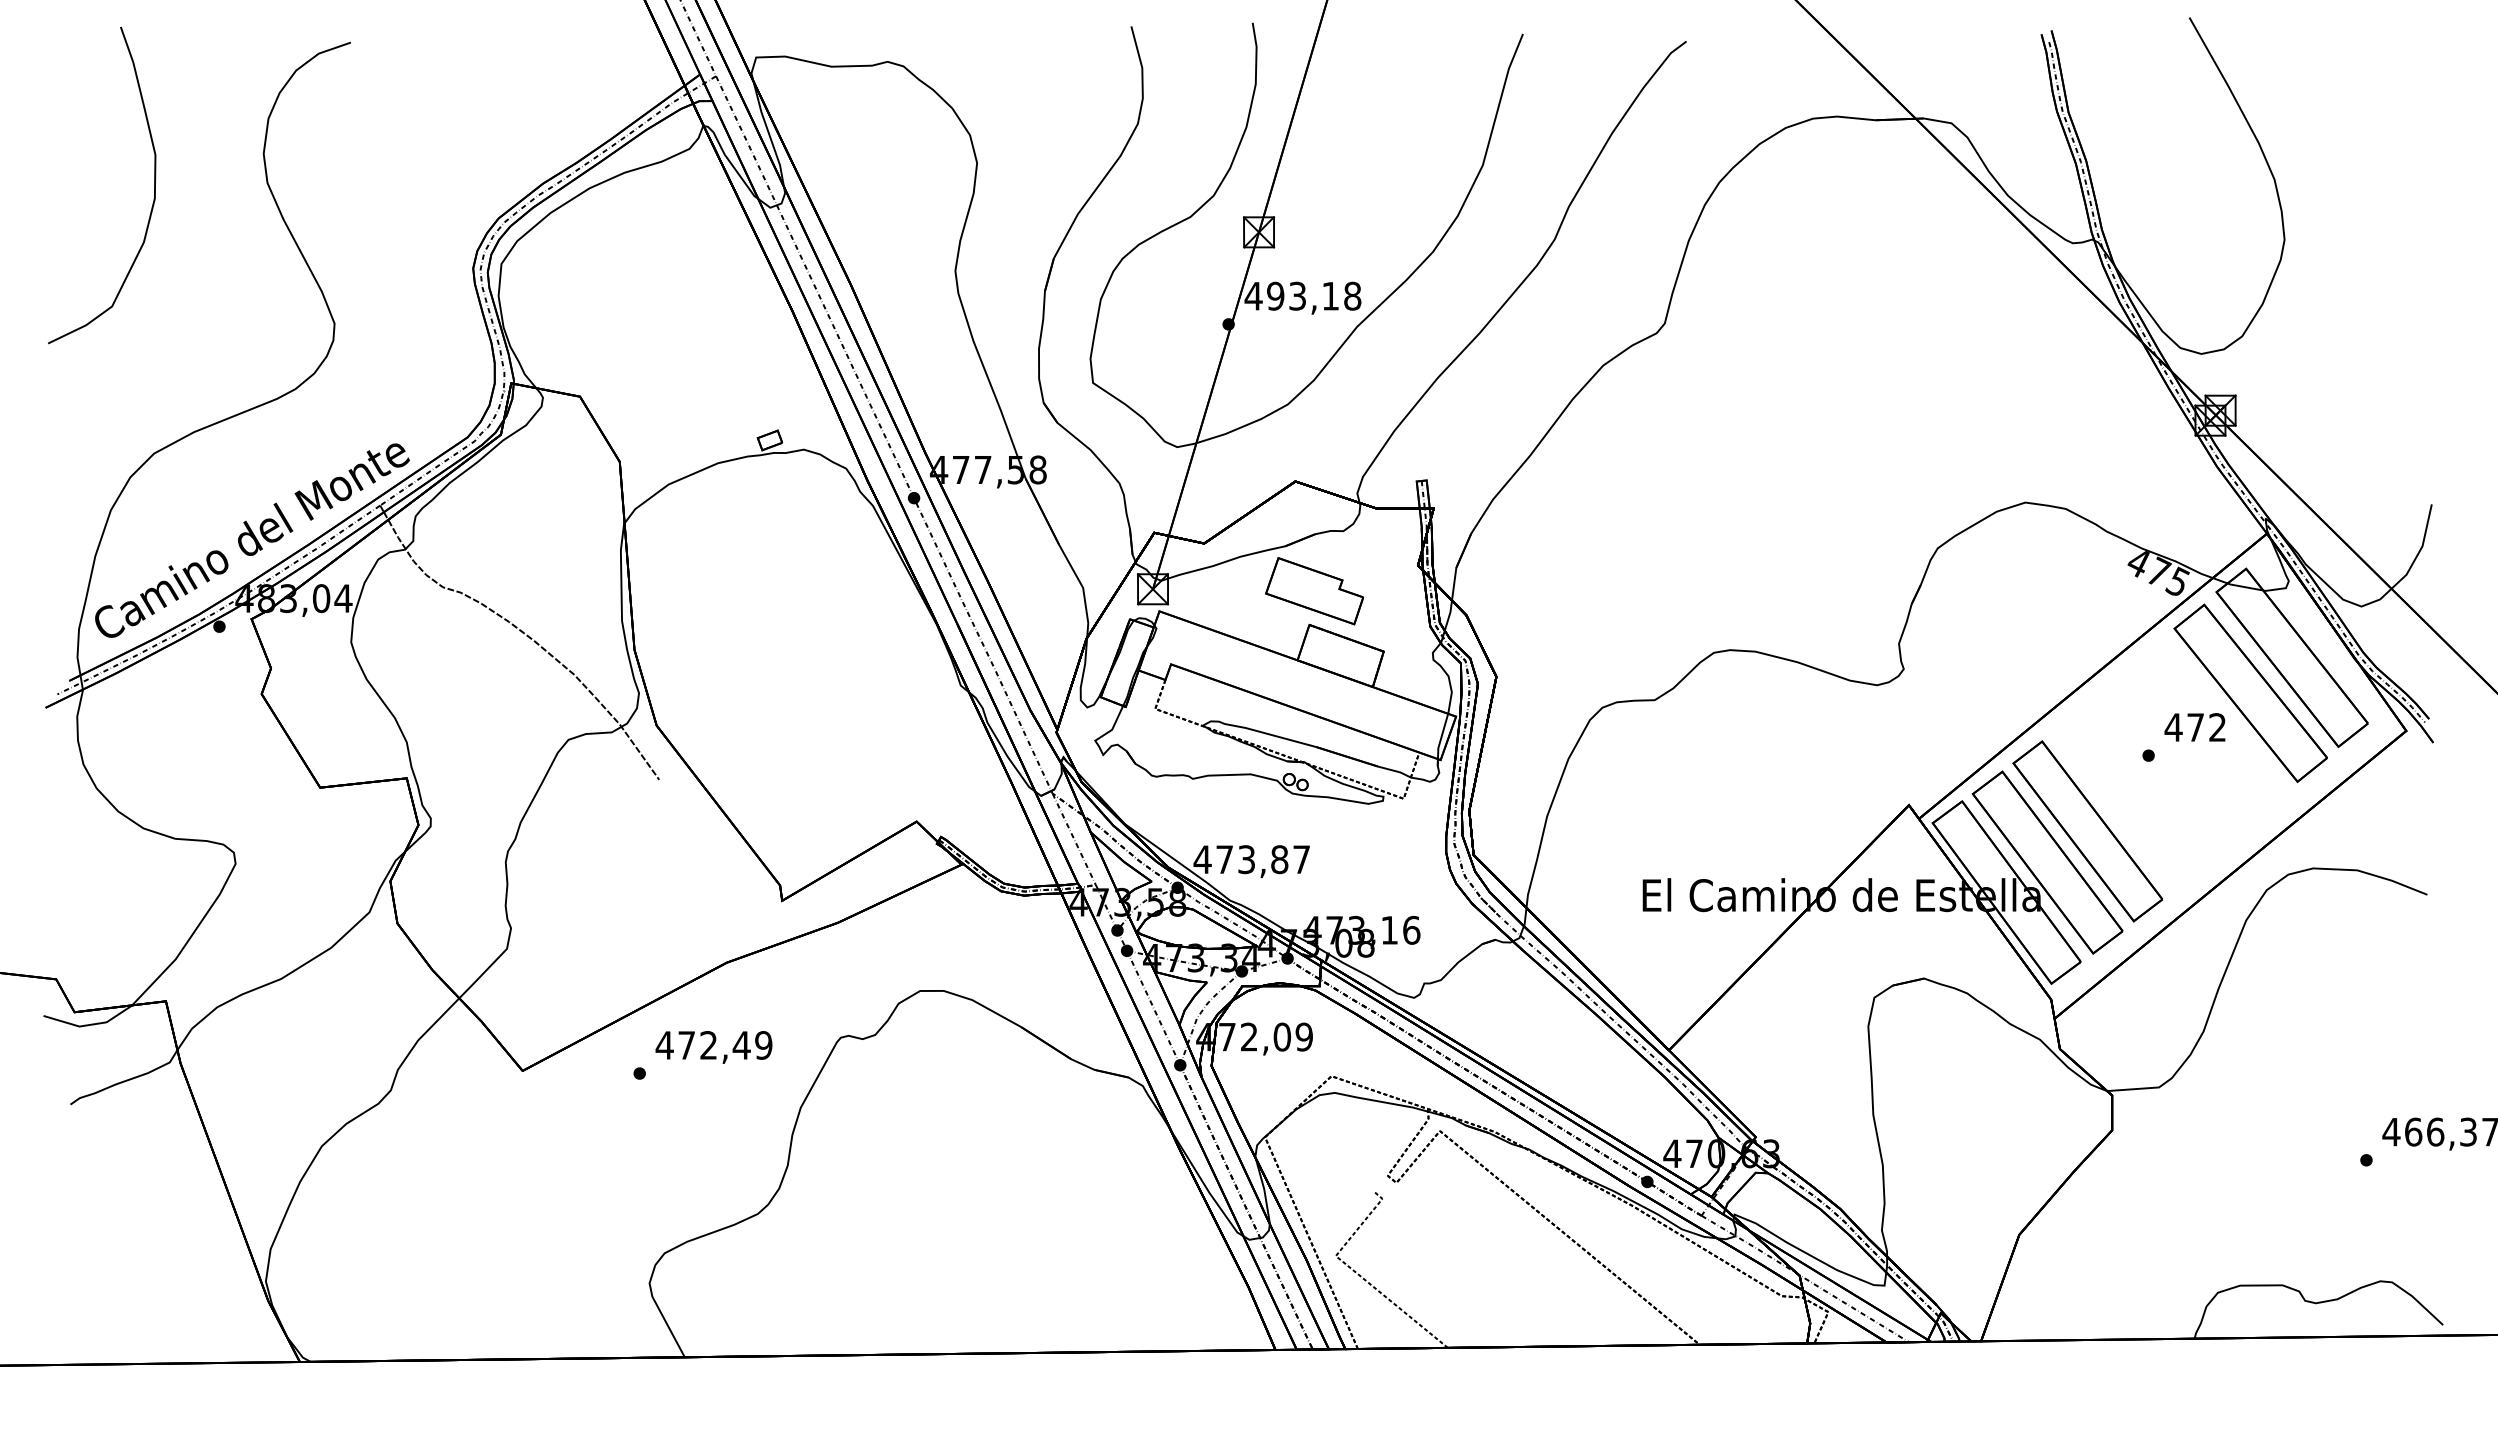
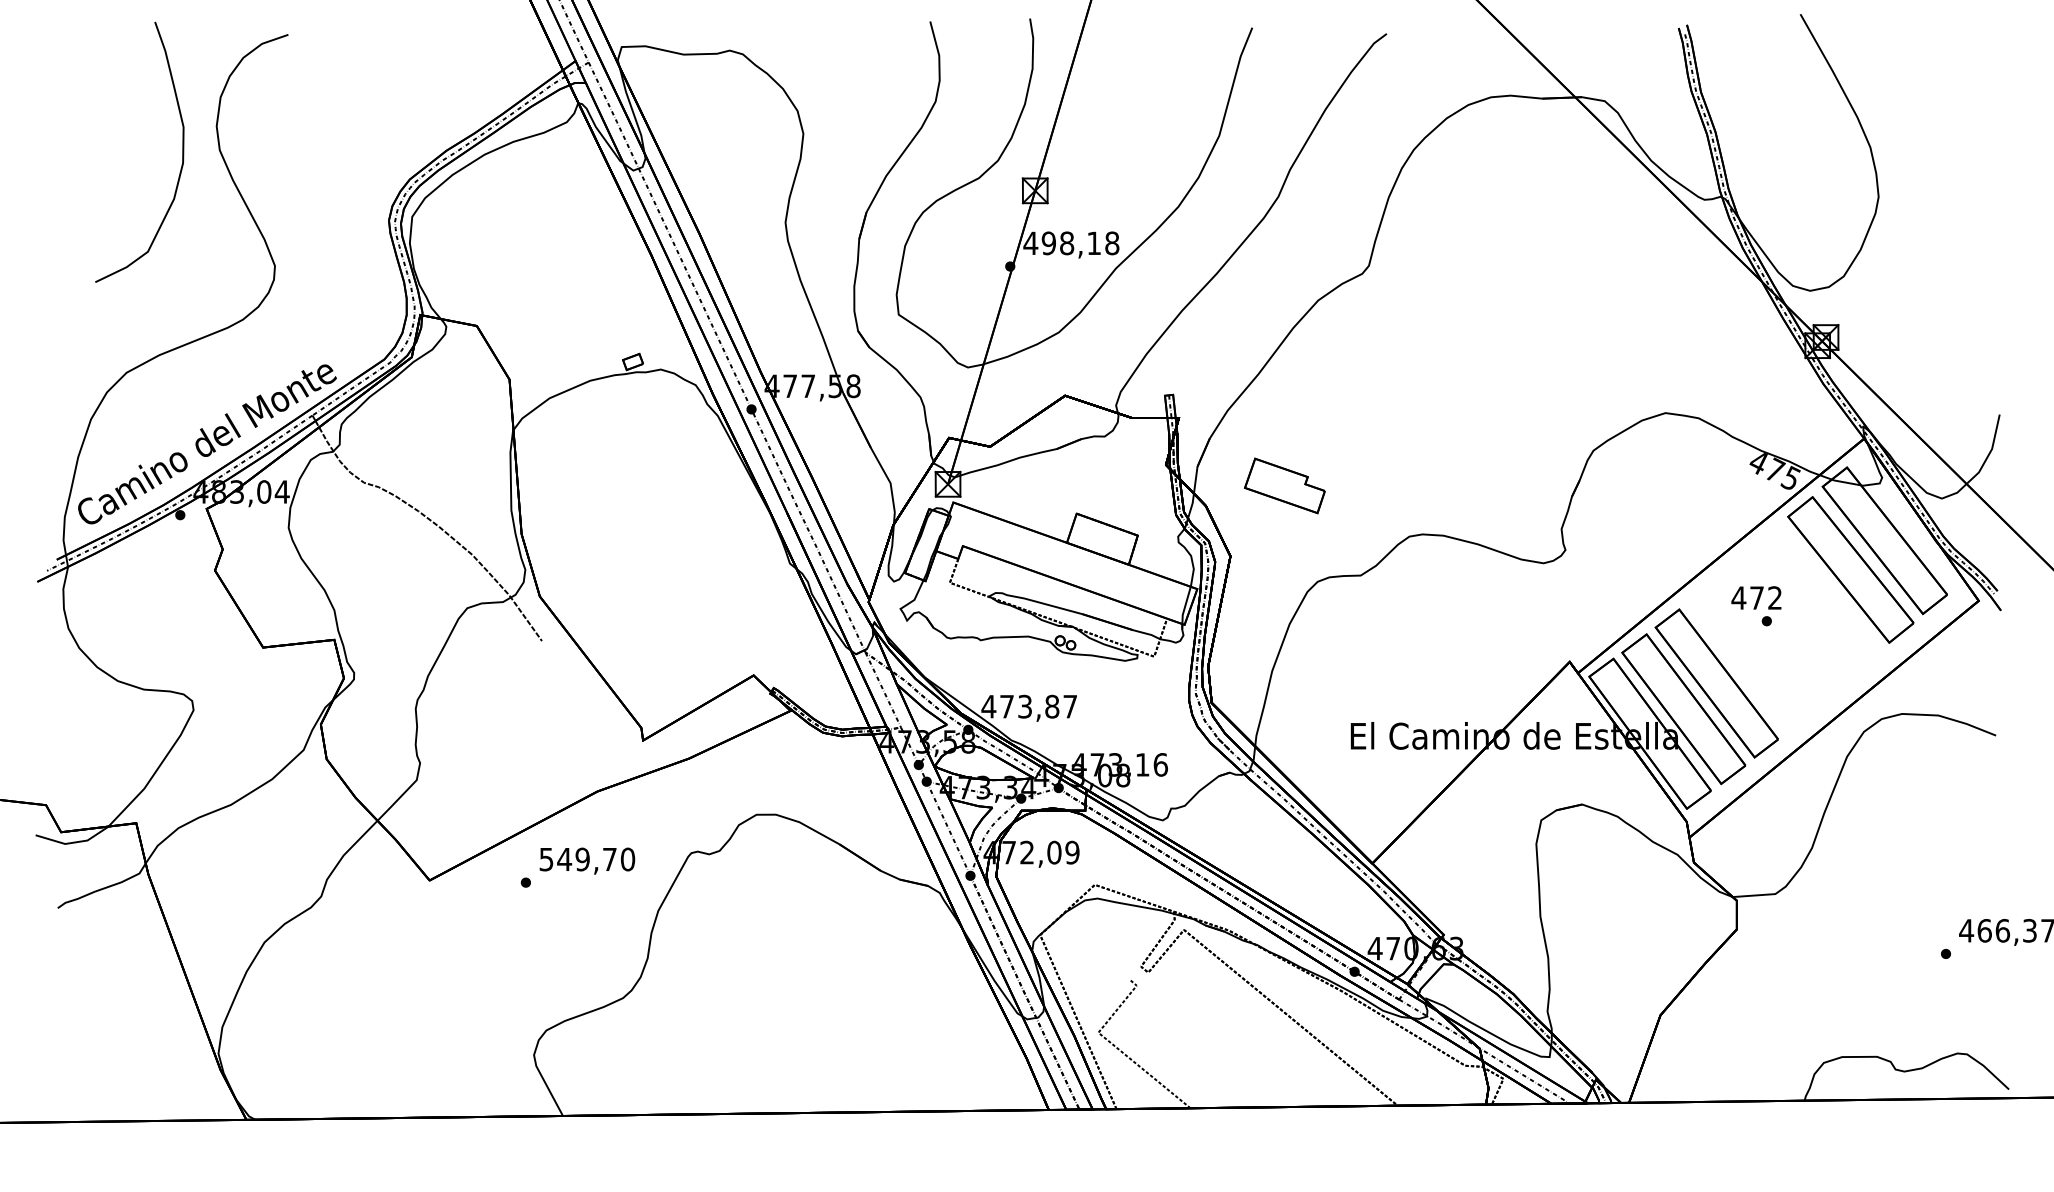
curve: (154, 185) -> (182, 152), moved
text: (1297, 295) -> (1066, 242), 493,18 -> 498,18
part: (1314, 591) -> (1284, 486), moved
text: (2194, 727) -> (1756, 598), moved
text: (713, 1045) -> (586, 859), 472,49 -> 549,70

